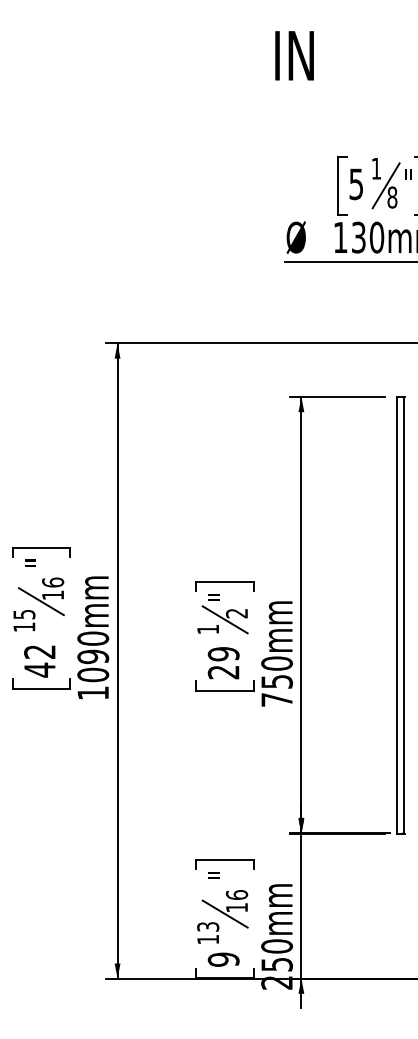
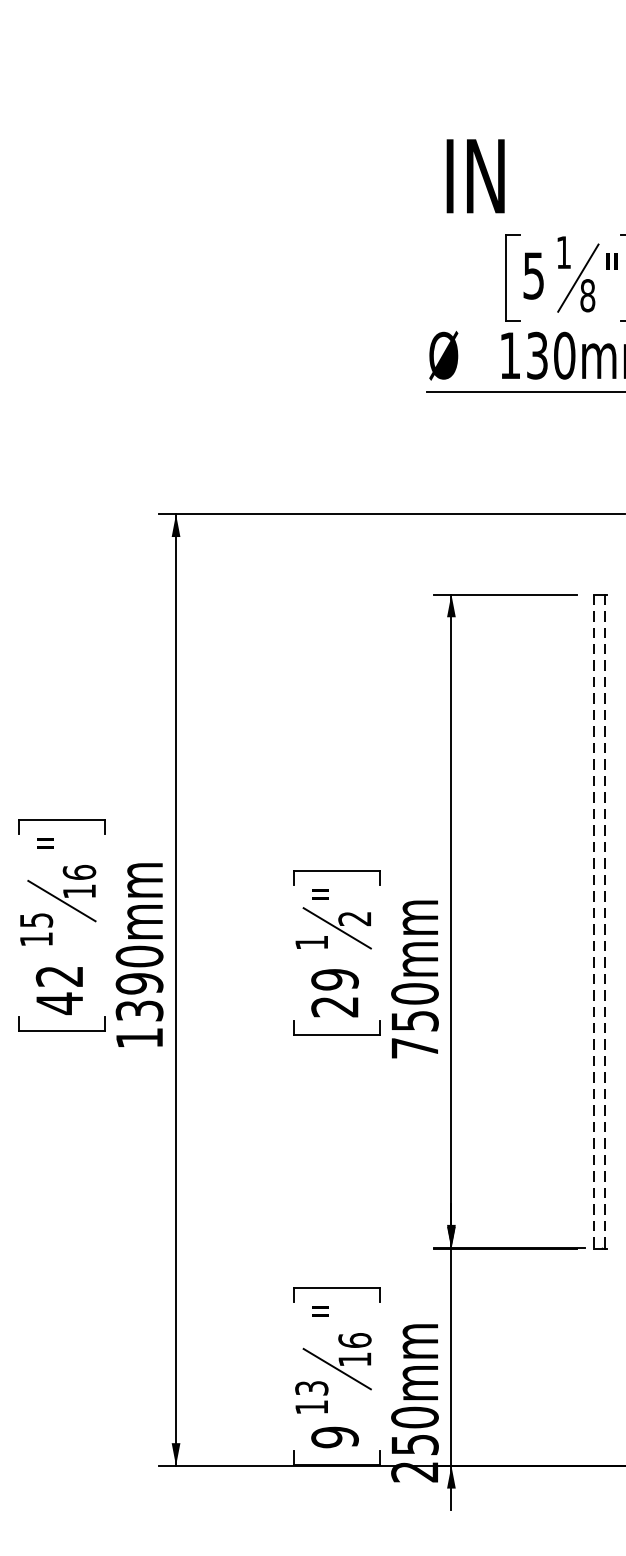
text: (294, 55) -> (475, 175), moved
line: (396, 615) -> (593, 921), solid -> dashed
line: (404, 615) -> (605, 921), solid -> dashed
text: (93, 674) -> (139, 1010), 1090mm -> 1390mm

